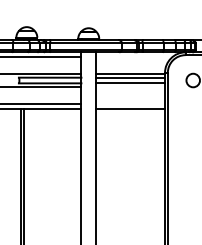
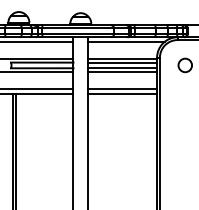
line: (134, 56) -> (126, 41), added
line: (130, 86) -> (122, 71), added
line: (130, 104) -> (122, 89), added

